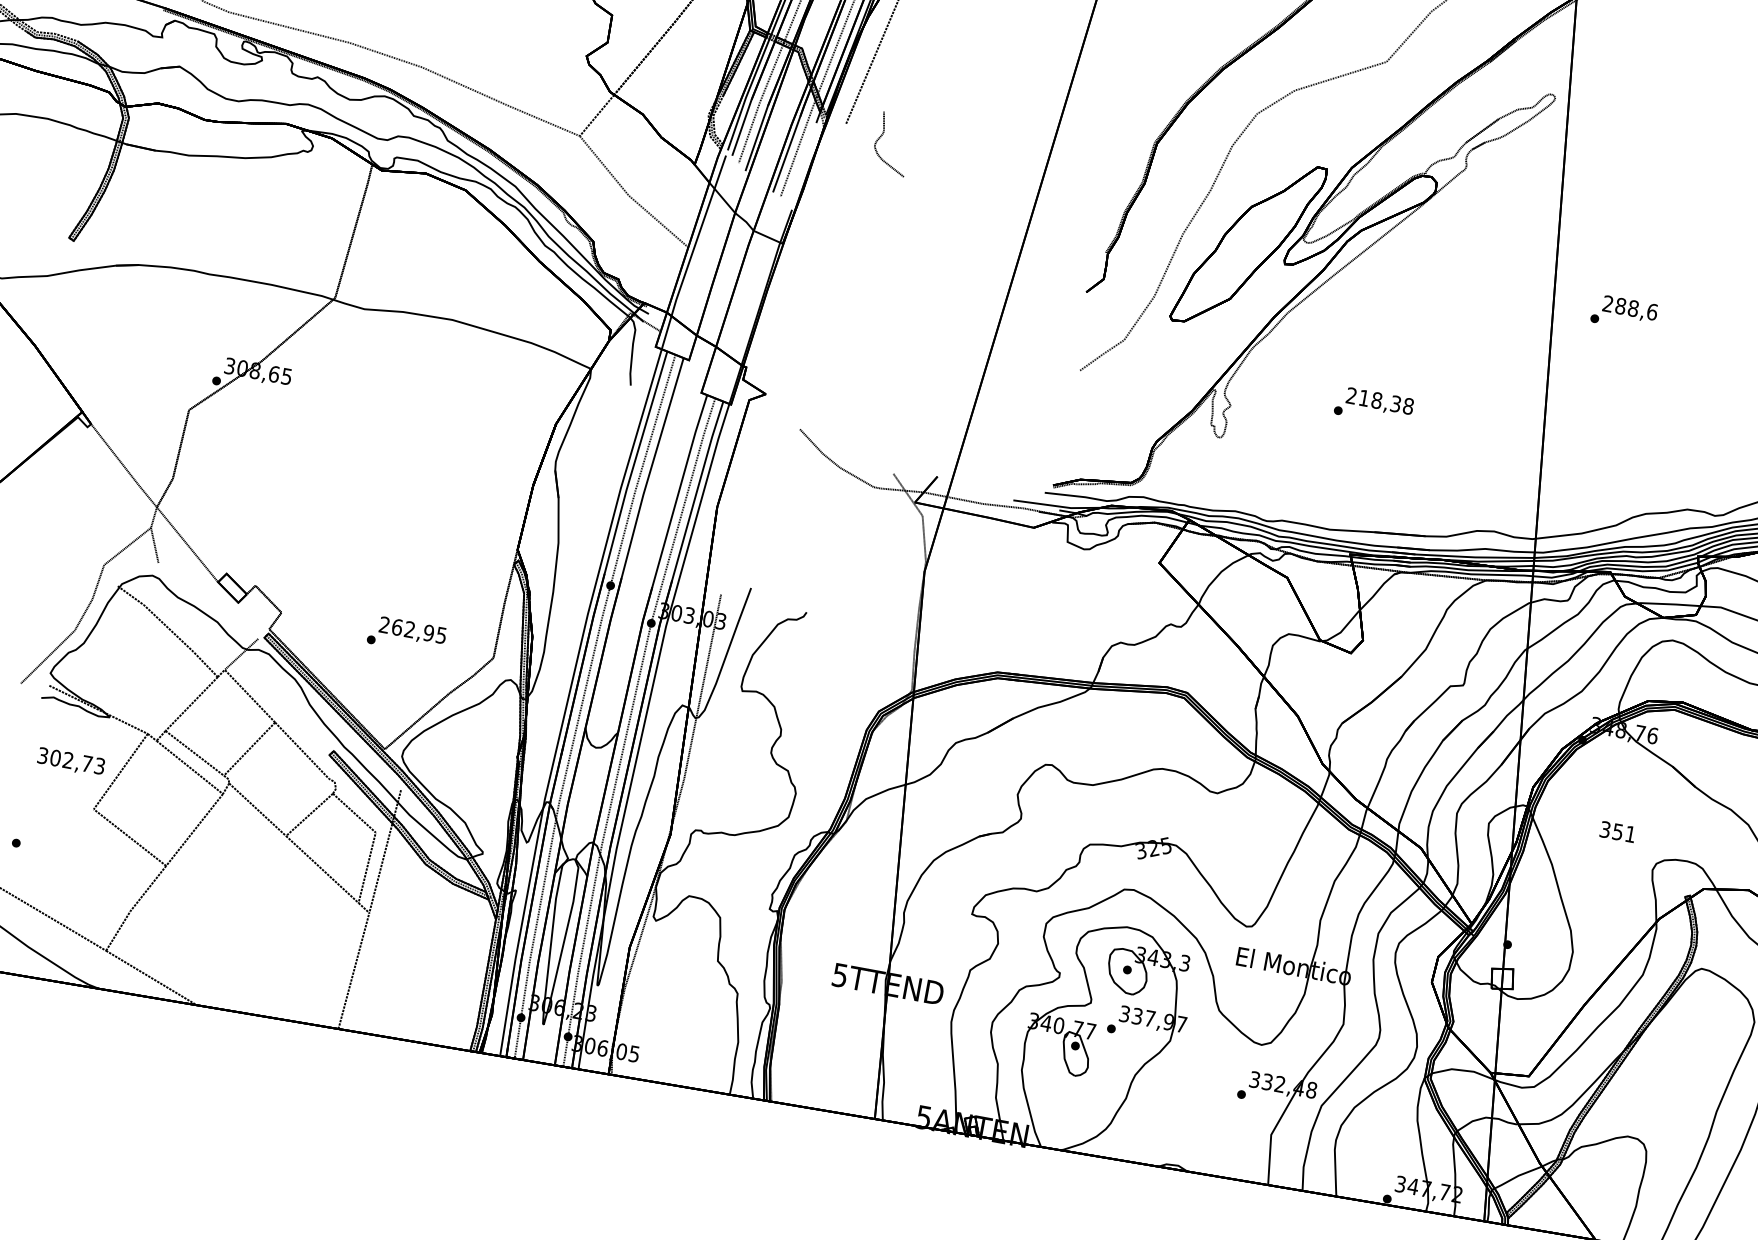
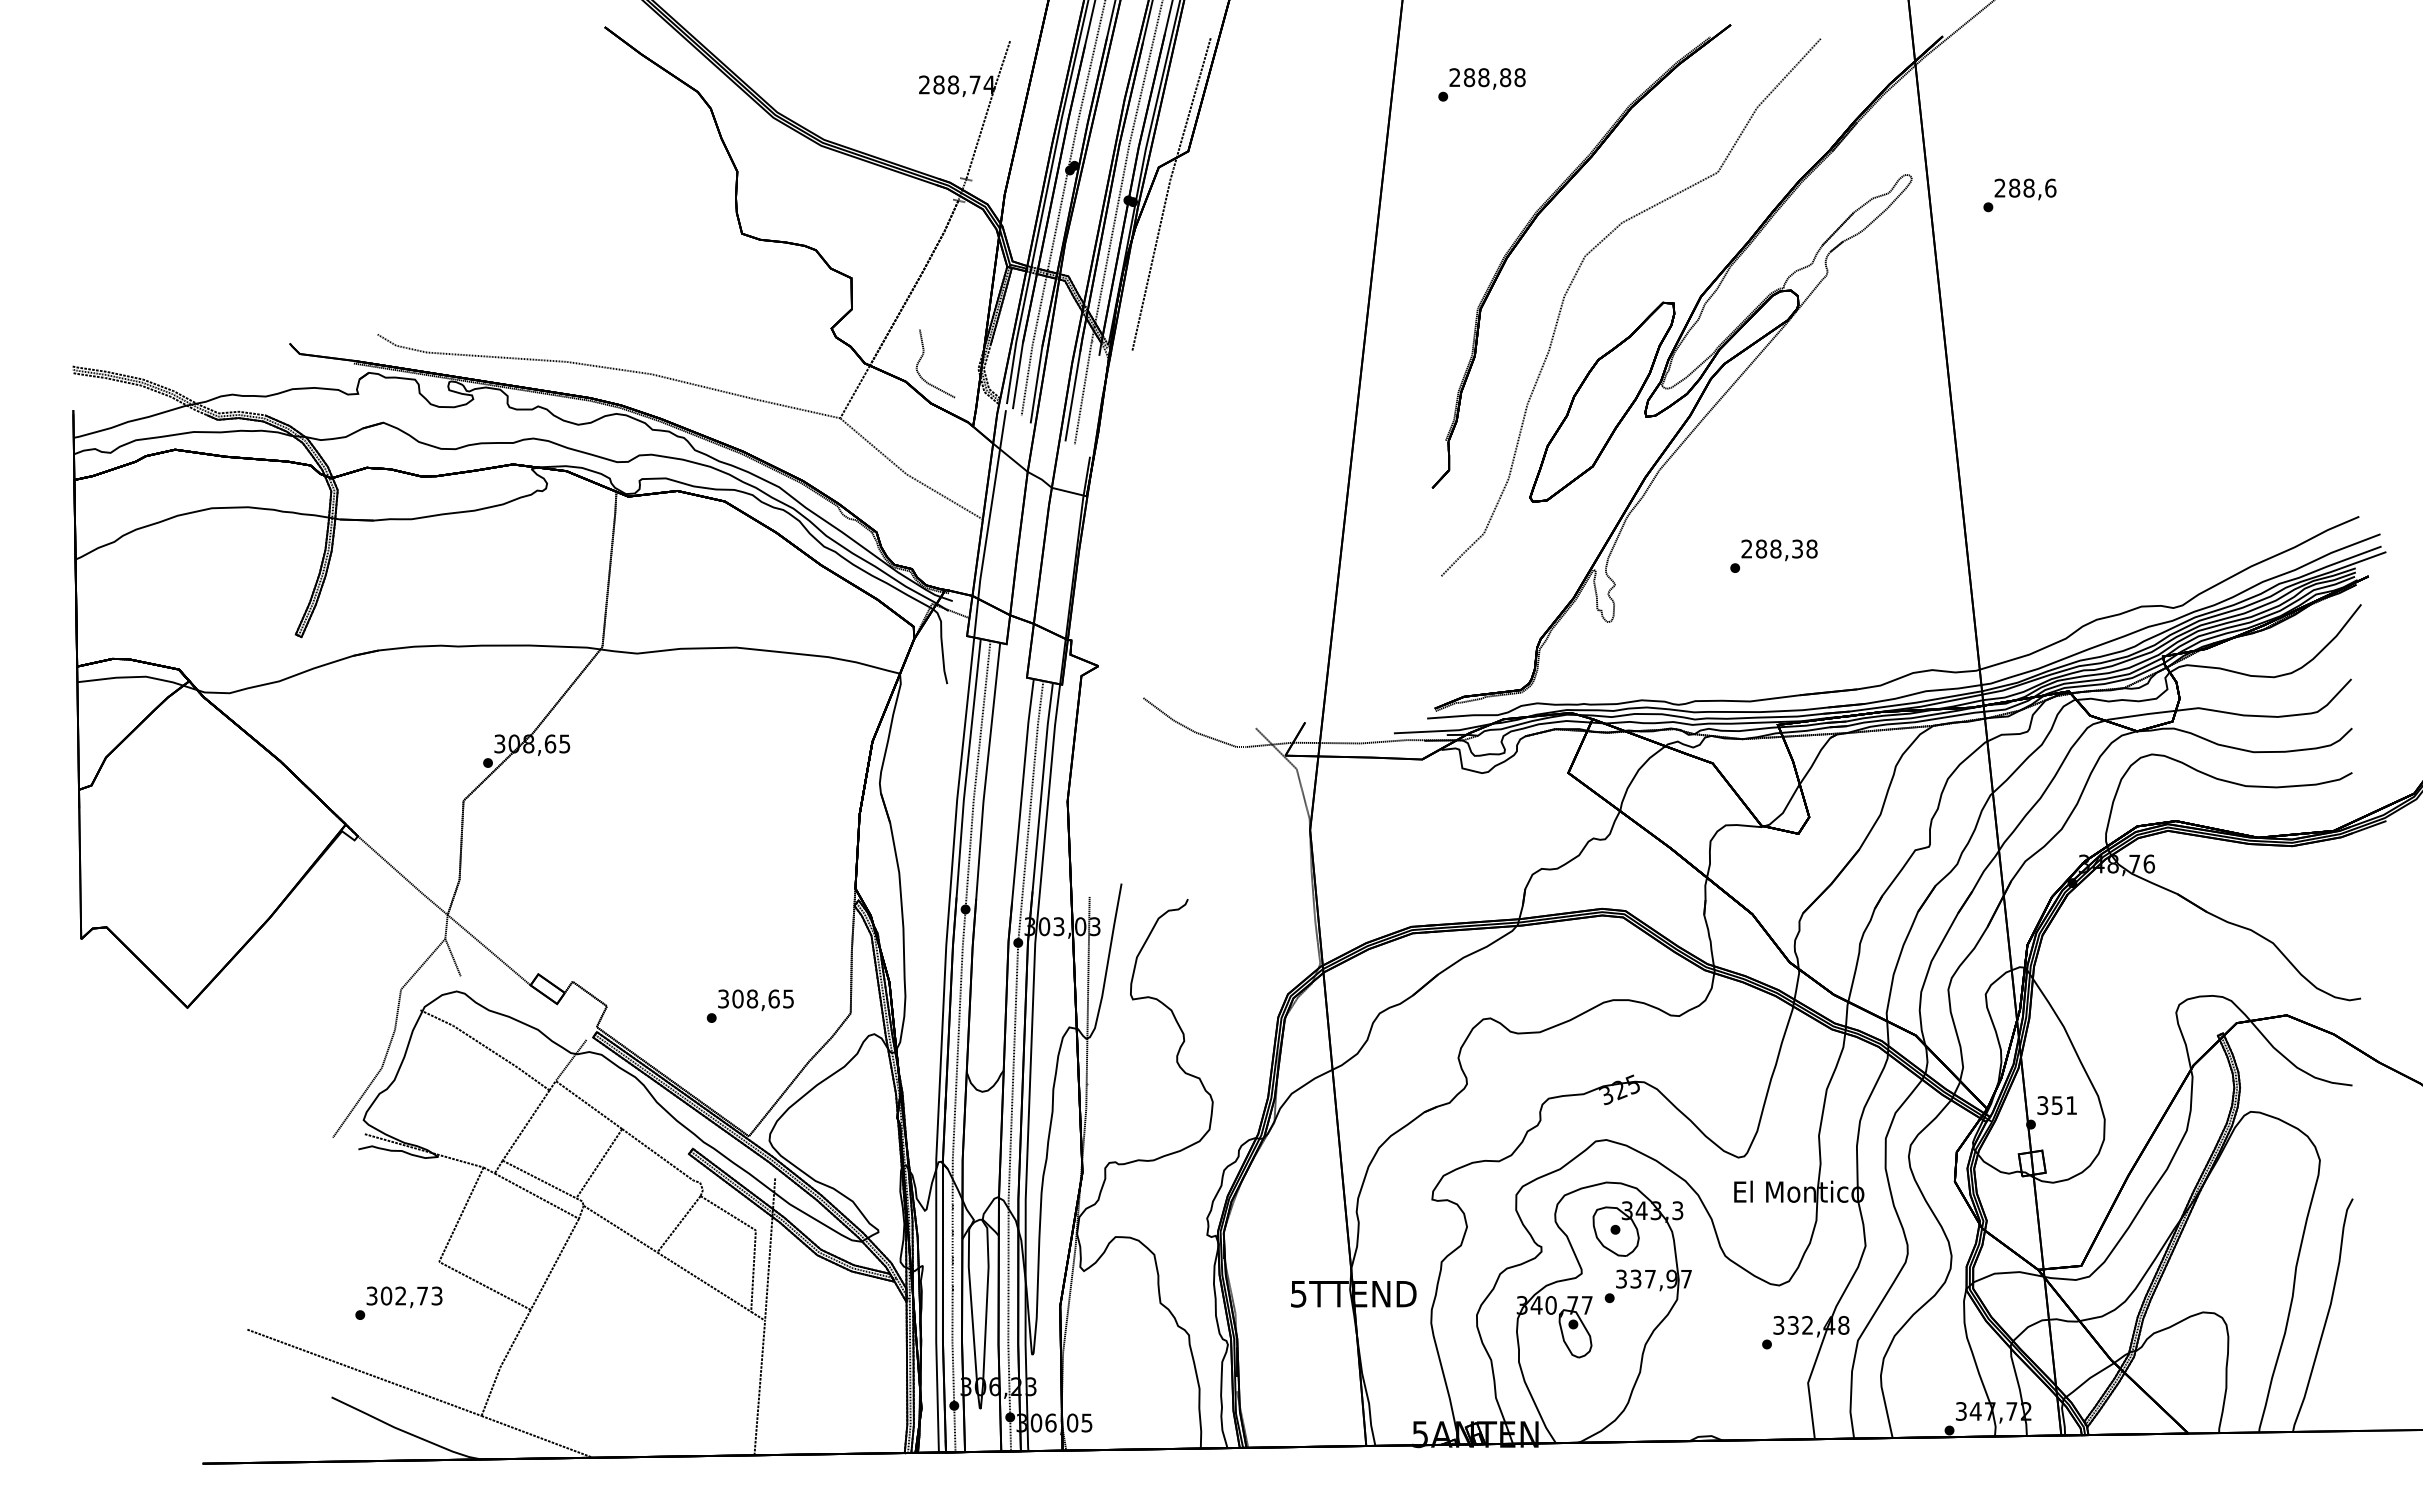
curve: (881, 136) -> (922, 357), moved
text: (1623, 313) -> (2019, 195), moved
text: (1364, 397) -> (1761, 548), 218,38 -> 288,38
text: (406, 628) -> (748, 998), 262,95 -> 308,65
text: (71, 762) -> (404, 1297), moved
text: (1617, 831) -> (2056, 1105), moved

